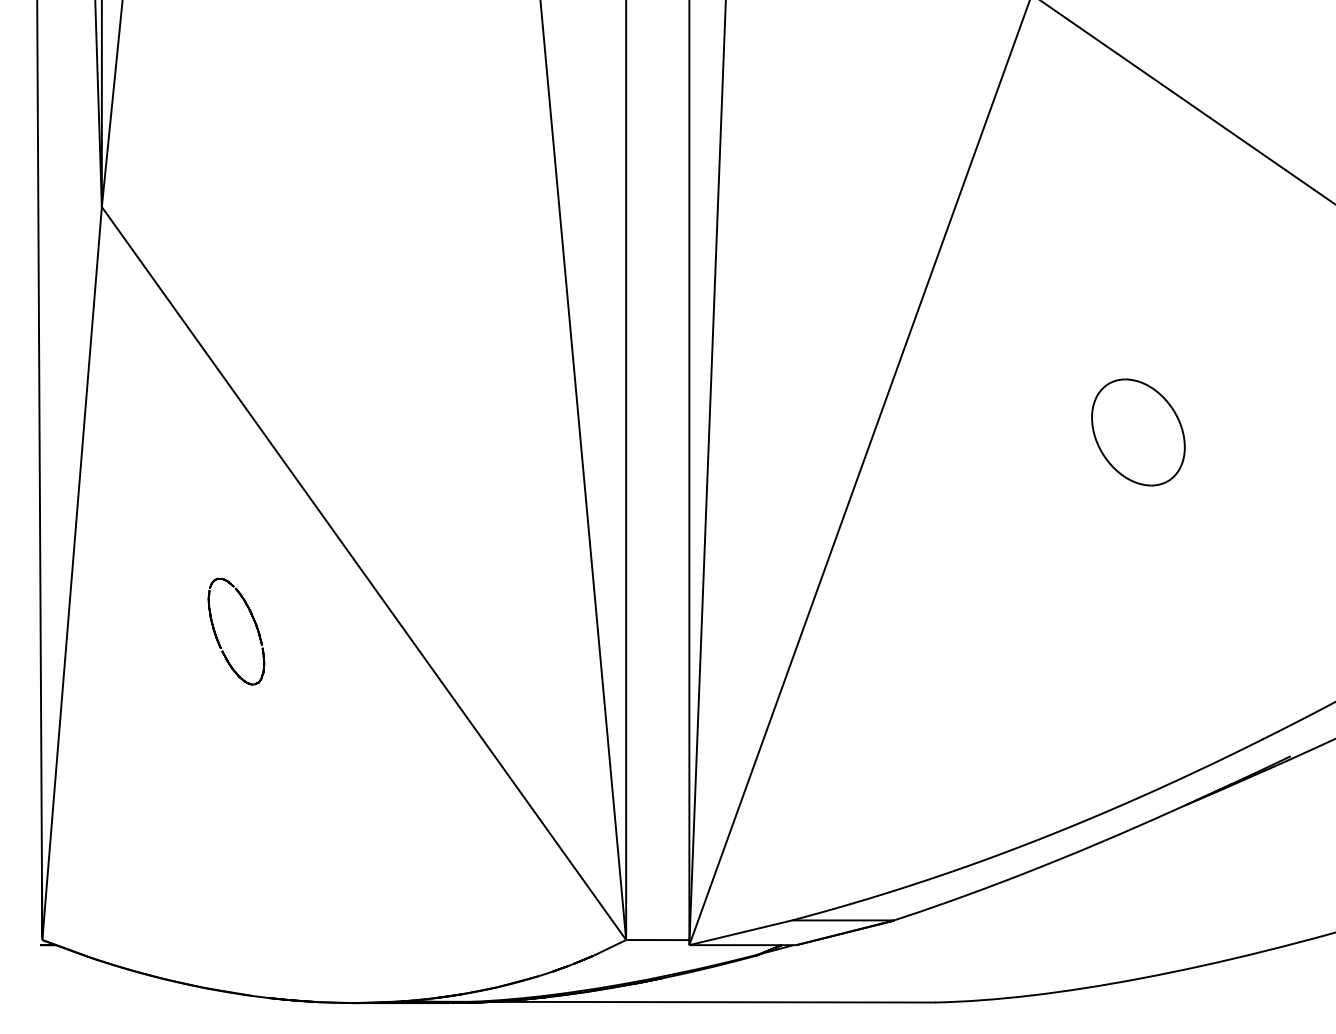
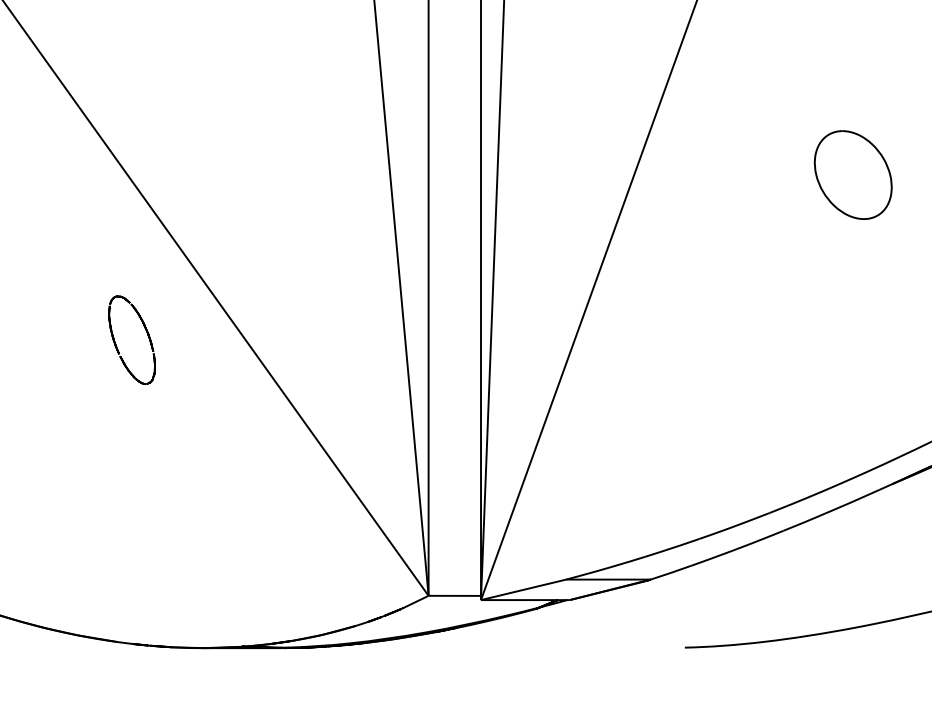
part: (254, 624) -> (147, 334), moved
line: (666, 1001) -> (462, 646), removed

